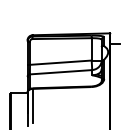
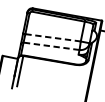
line: (60, 62) -> (52, 37), solid -> dashed
line: (60, 72) -> (50, 46), solid -> dashed

